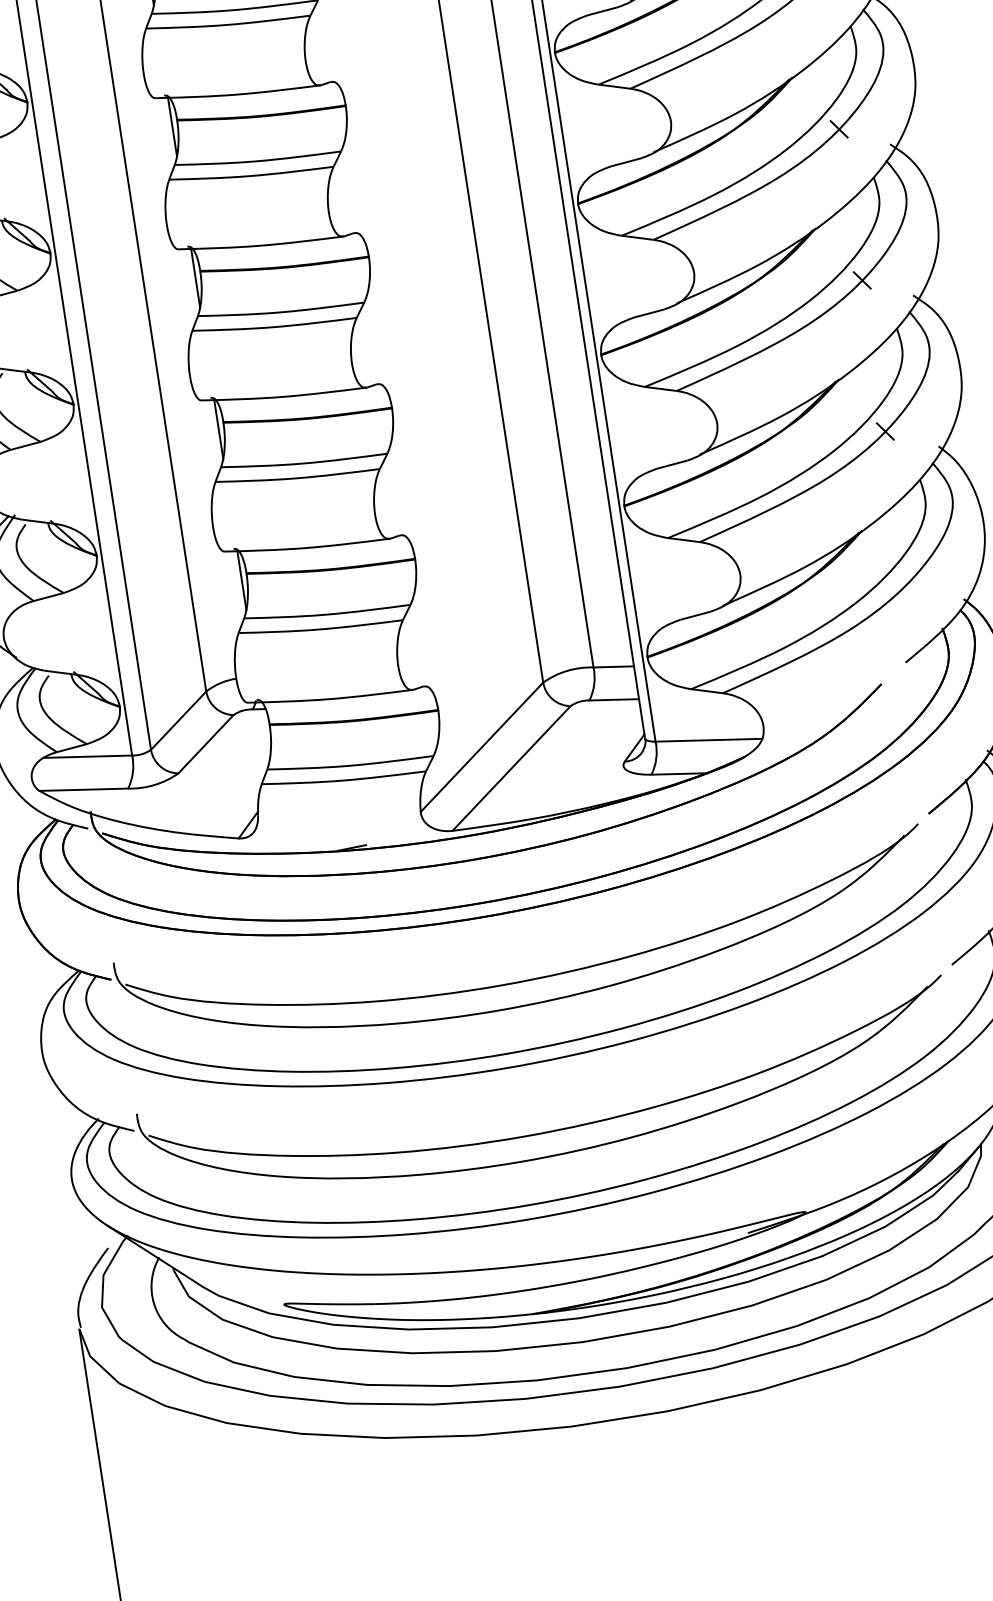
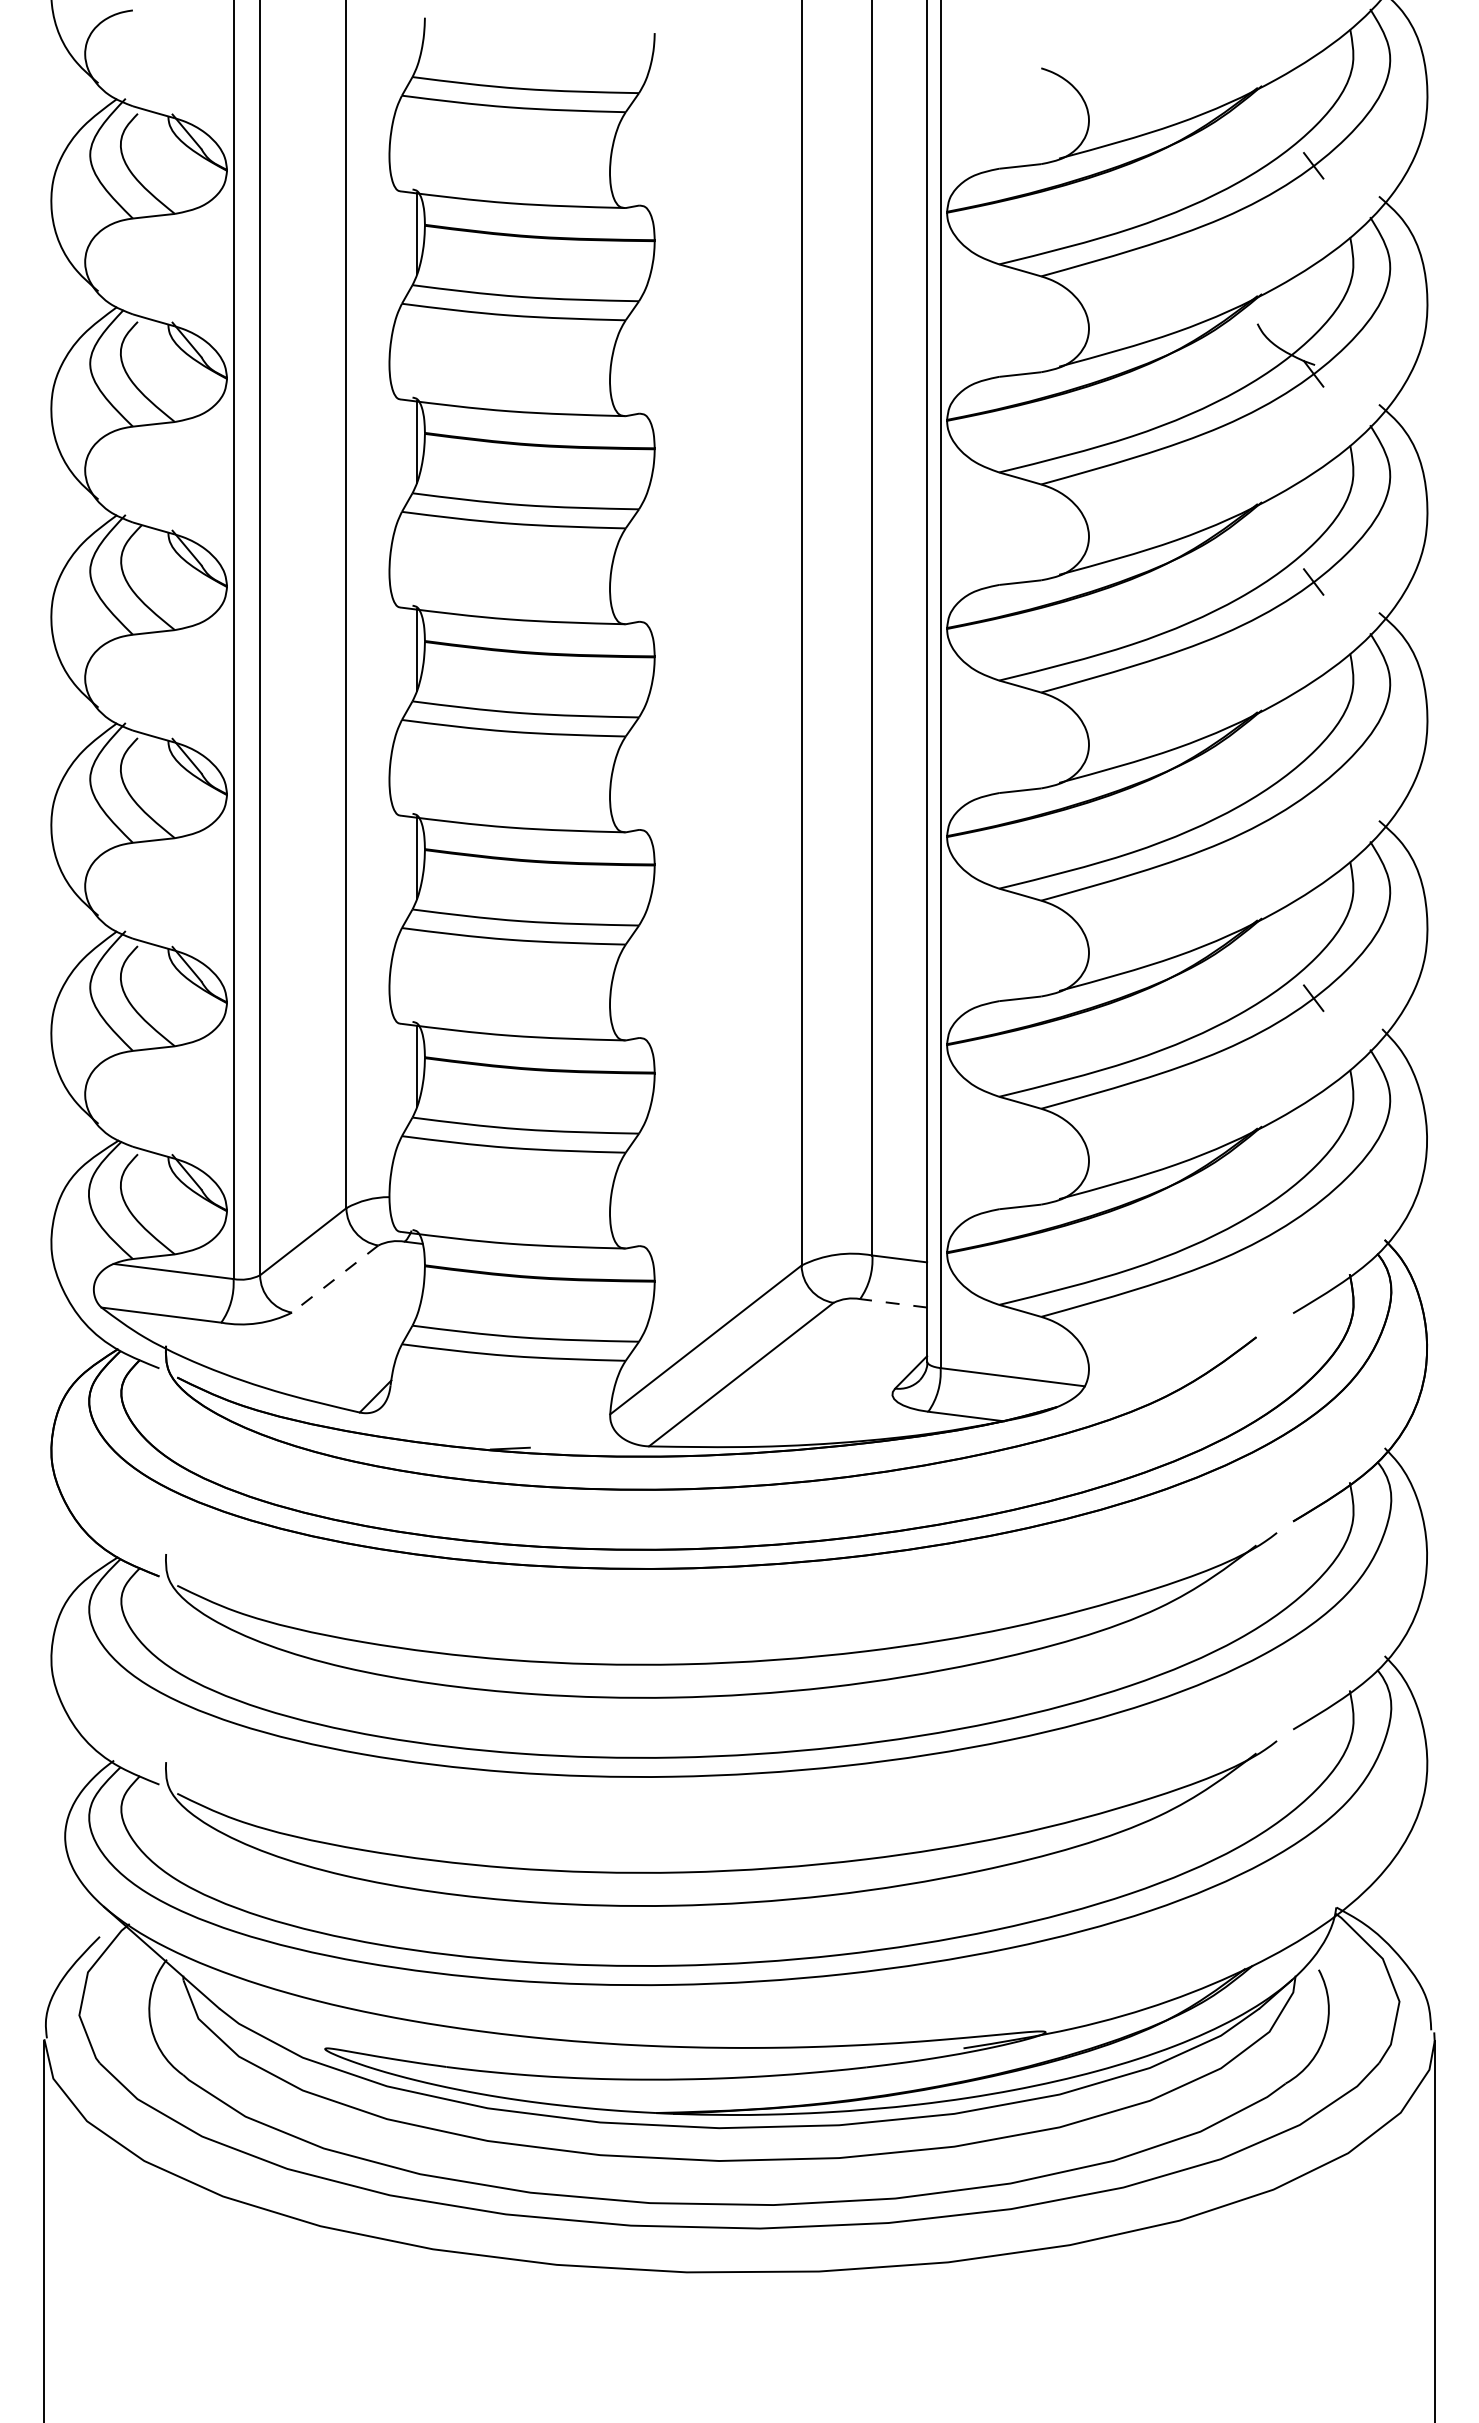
line: (862, 279) -> (1313, 789), removed
line: (614, 699) -> (893, 1303), solid -> dashed
line: (206, 744) -> (335, 1279), solid -> dashed

